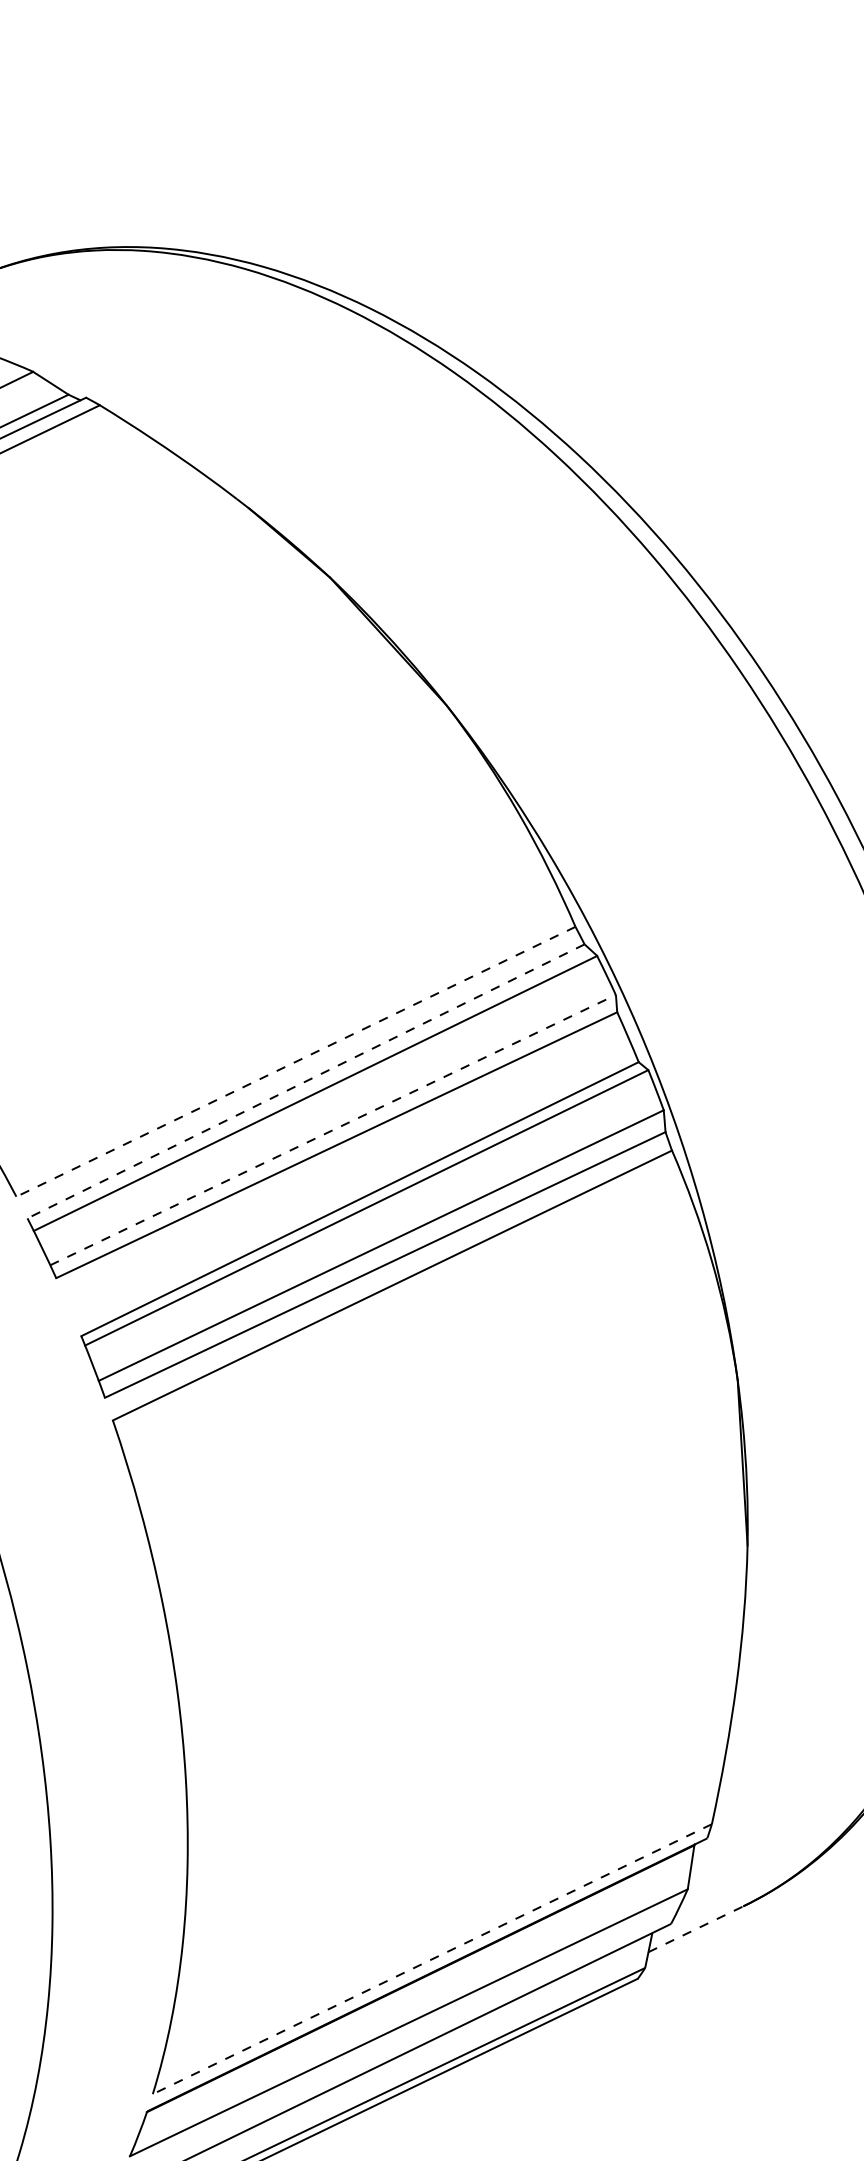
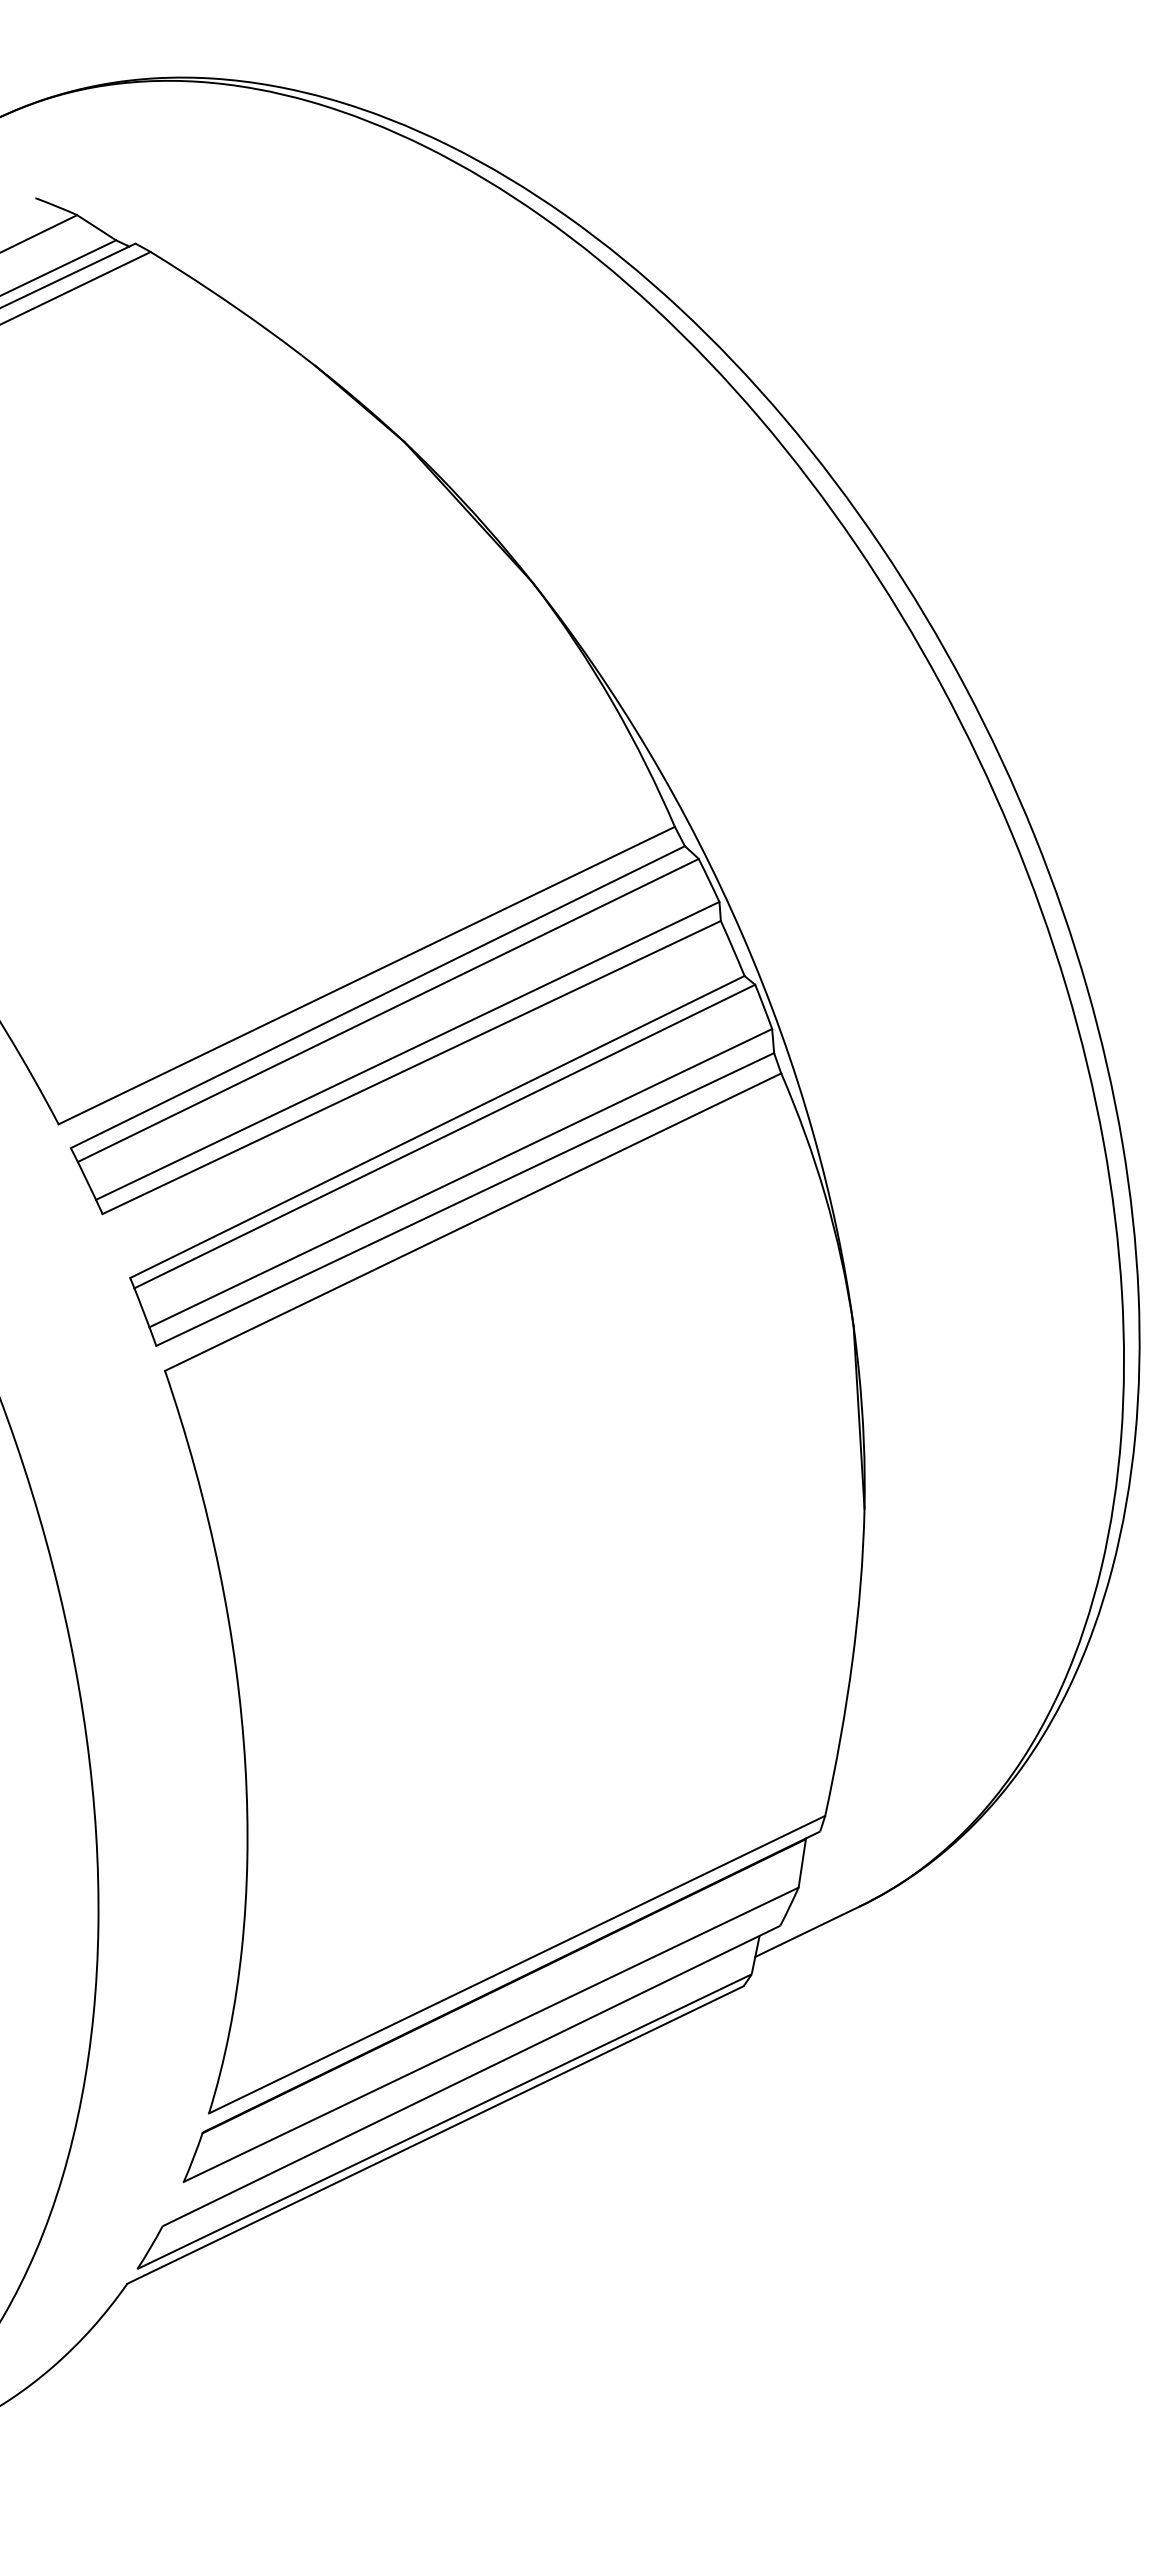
line: (295, 1061) -> (366, 975), dashed -> solid
line: (305, 1081) -> (377, 997), dashed -> solid
line: (332, 1129) -> (407, 1050), dashed -> solid
line: (696, 1929) -> (808, 1931), dashed -> solid
line: (431, 1959) -> (516, 1964), dashed -> solid

